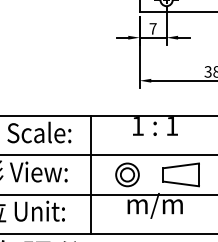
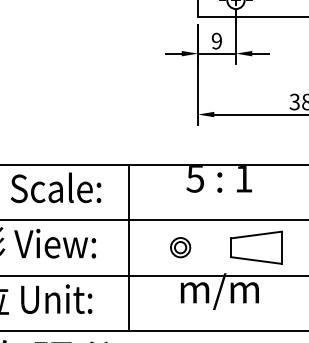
text: (152, 28) -> (216, 40), 7 -> 9
text: (137, 126) -> (194, 179), 1 -> 5
part: (127, 174) -> (180, 247), size x0.6

